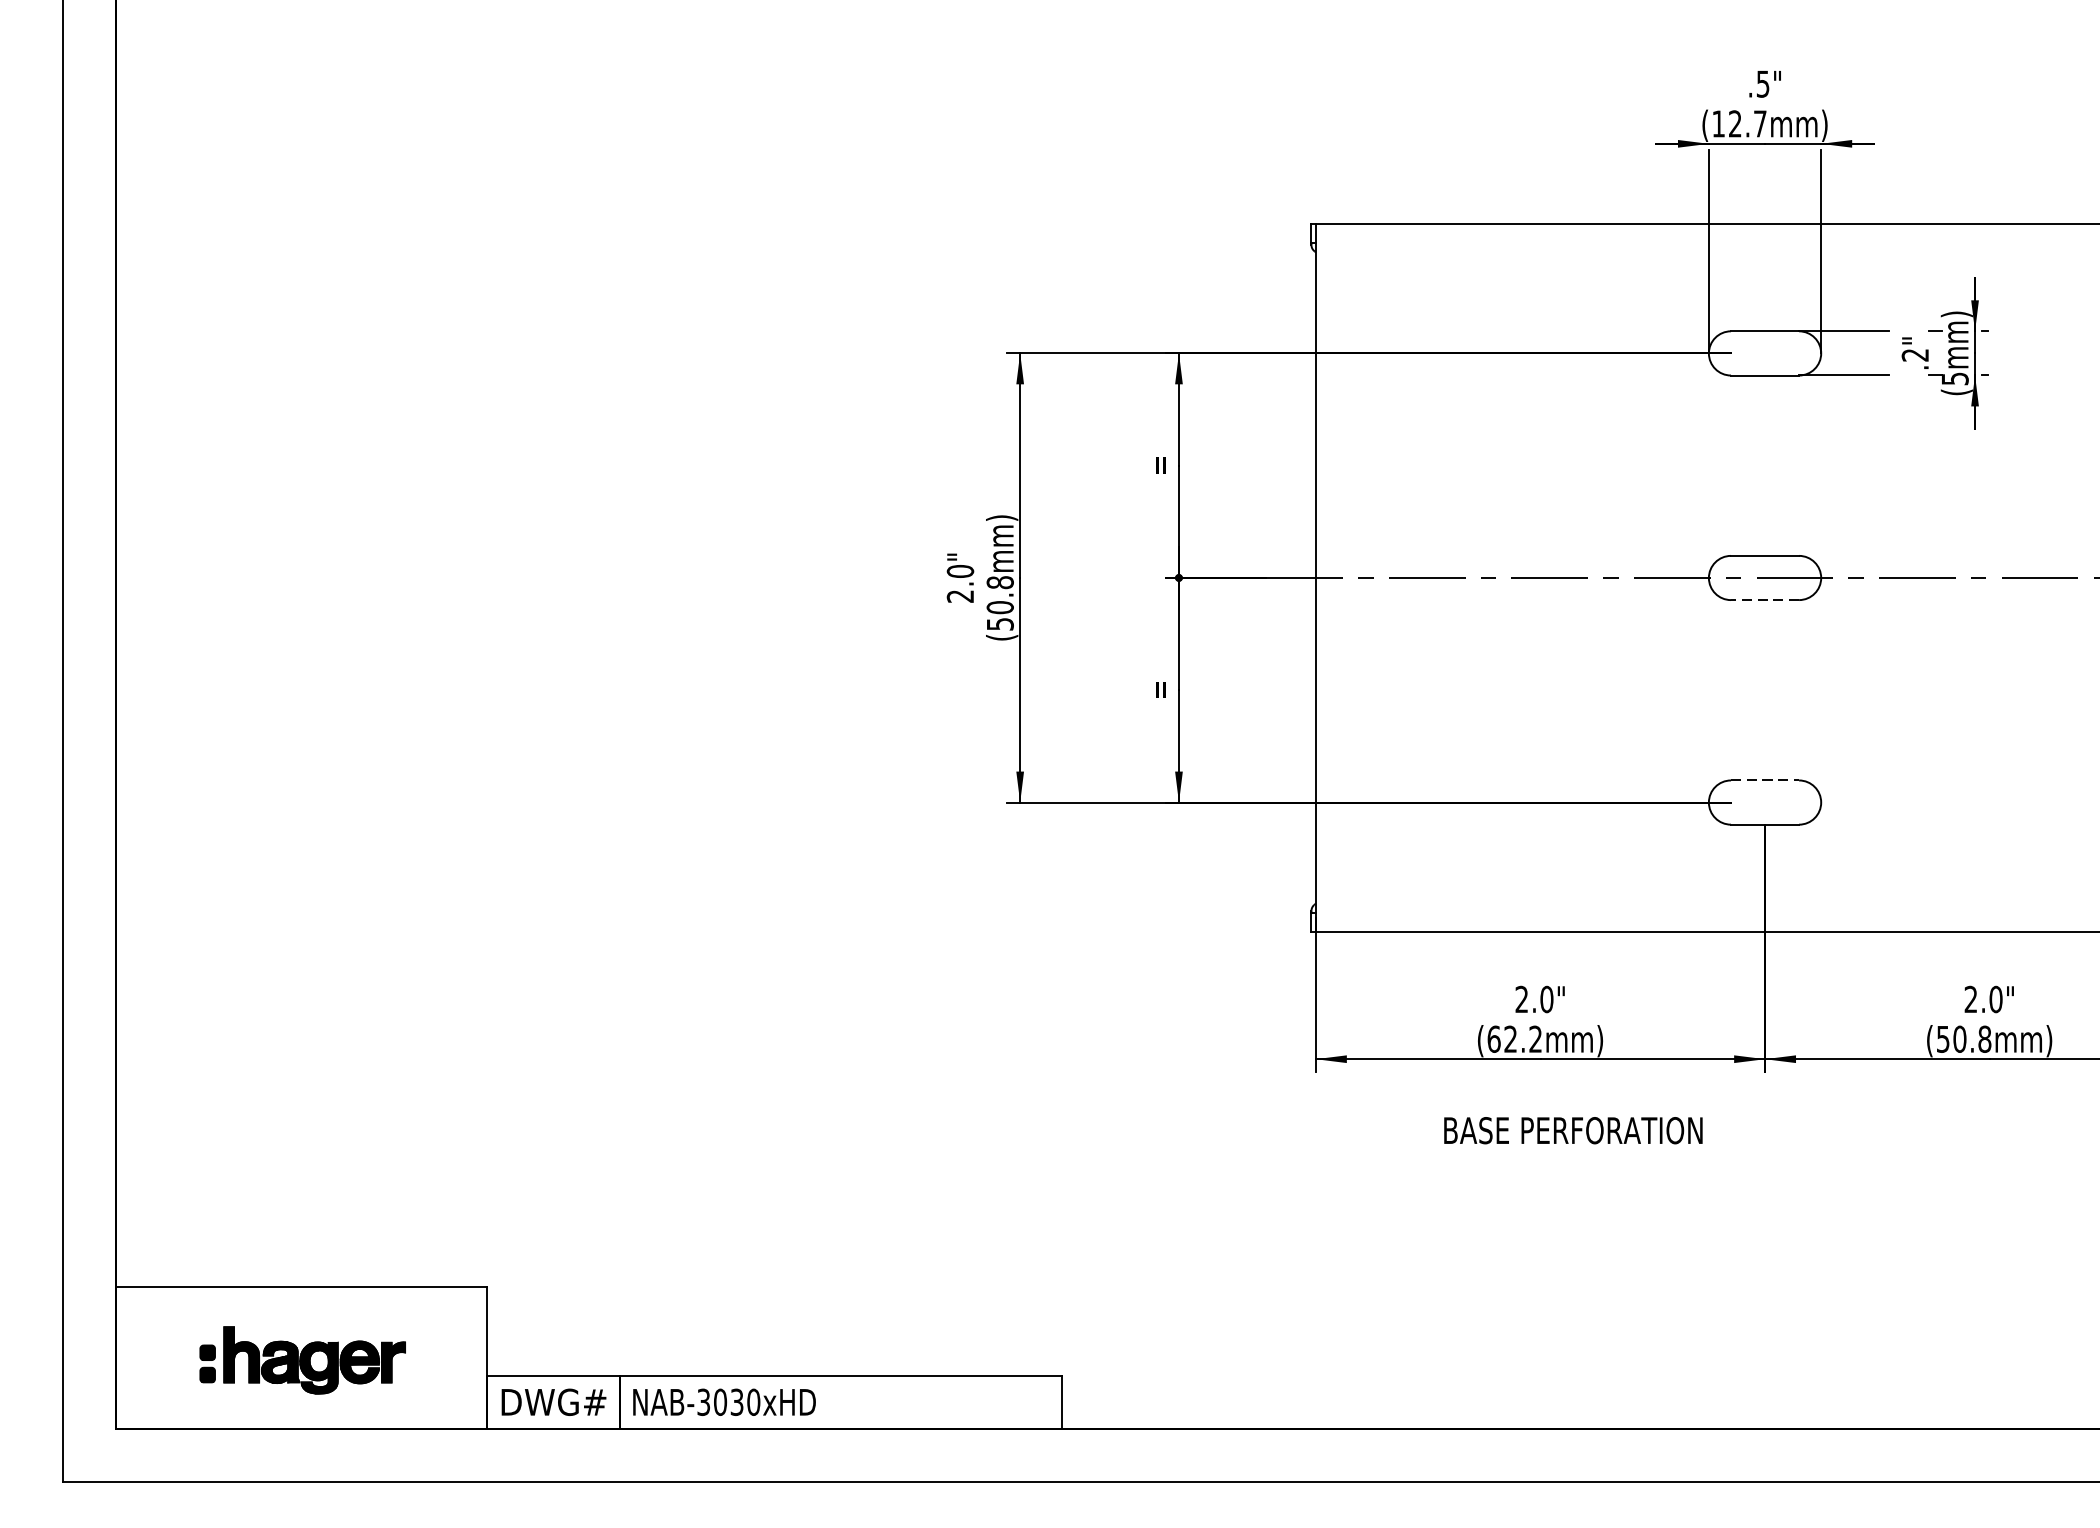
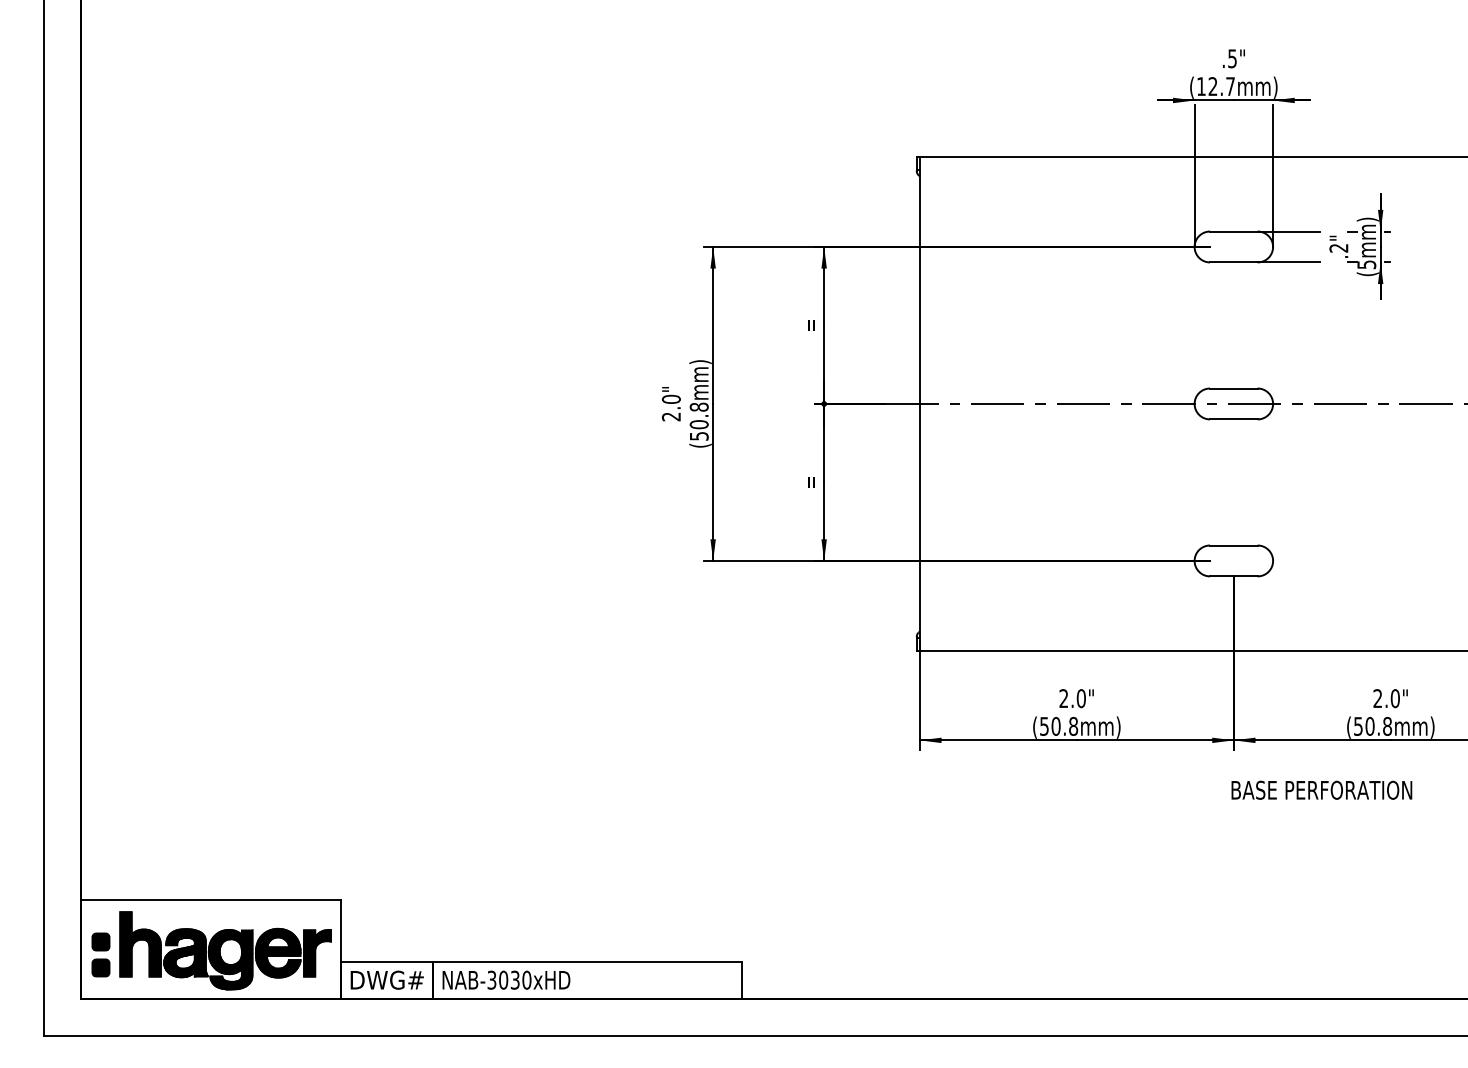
line: (1764, 600) -> (1233, 419), dashed -> solid
line: (1764, 780) -> (1233, 545), dashed -> solid
text: (1515, 1037) -> (1059, 725), (62.2mm) -> (50.8mm)
text: (1572, 1129) -> (1321, 789), moved
part: (302, 1359) -> (211, 950), size x1.67

